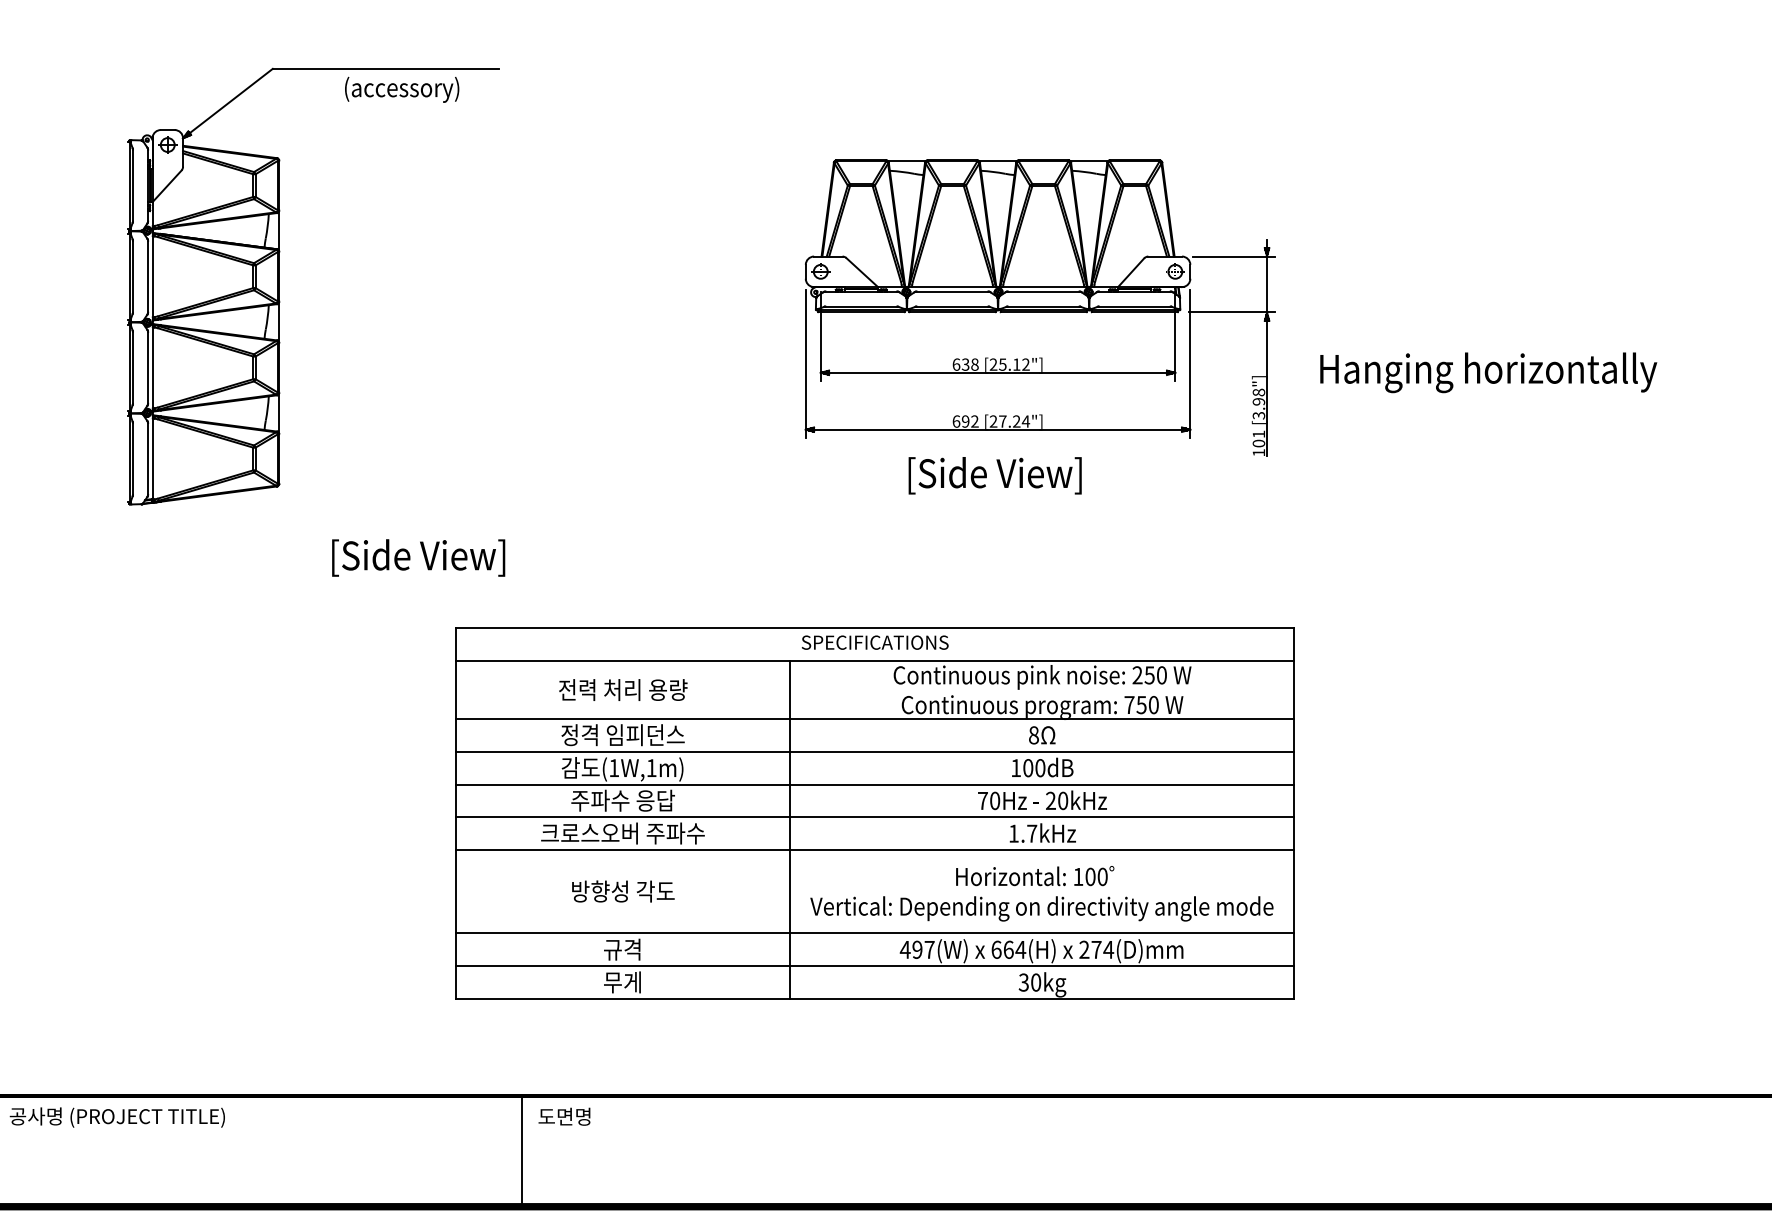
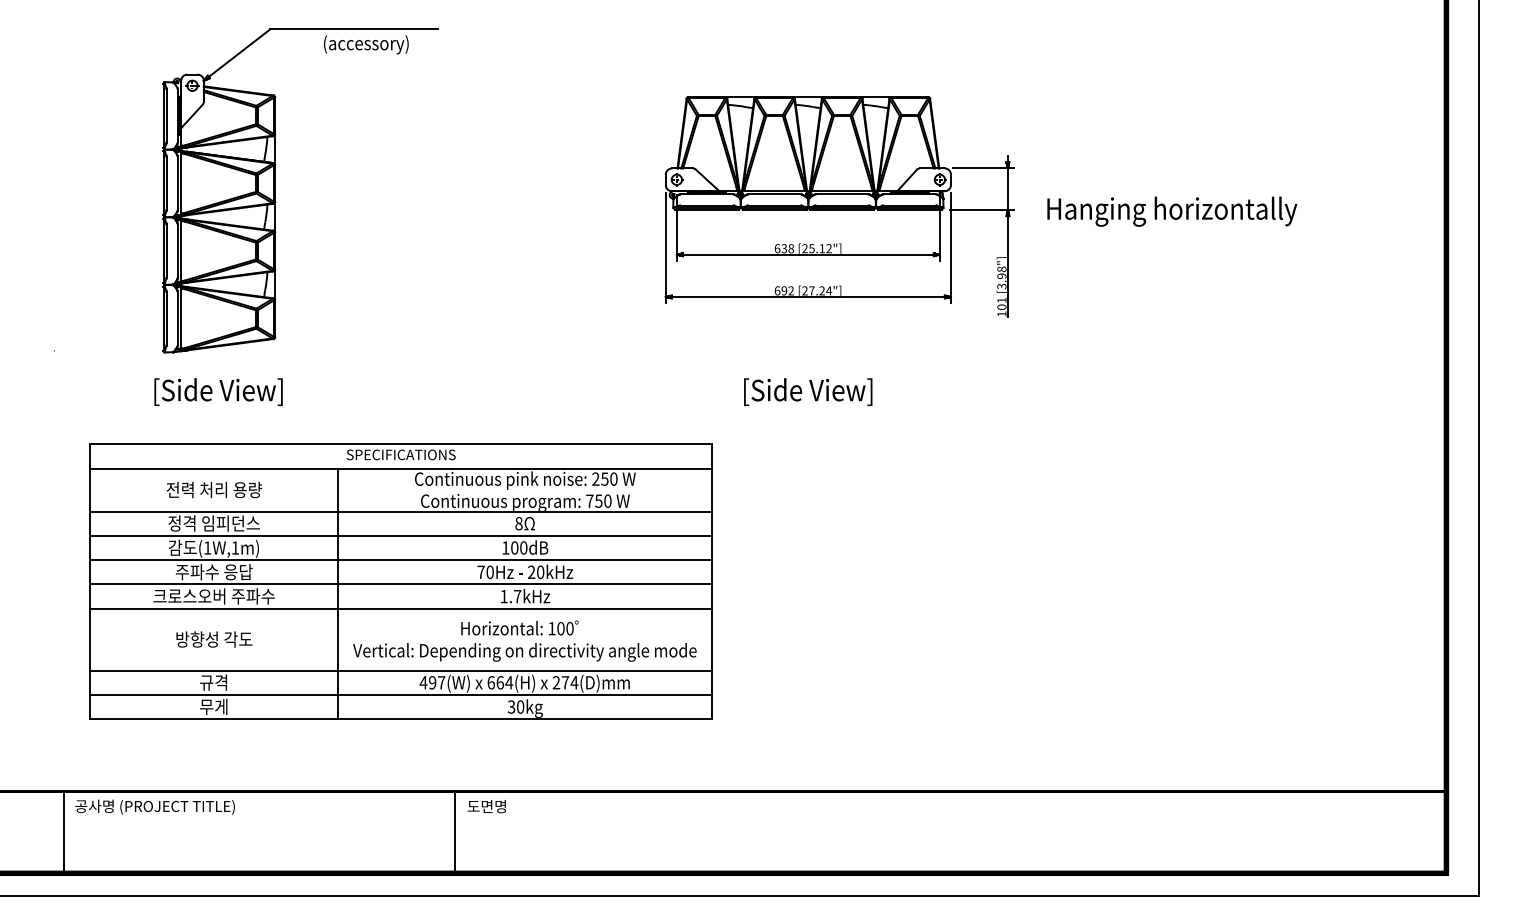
text: (1488, 372) -> (1172, 211), moved
text: (995, 474) -> (808, 391), moved
text: (418, 557) -> (218, 391), moved
part: (874, 813) -> (400, 581), moved

